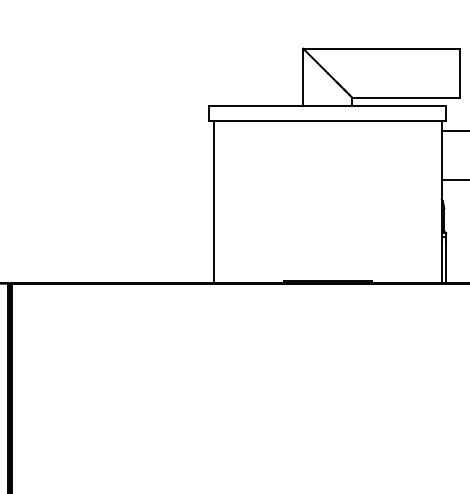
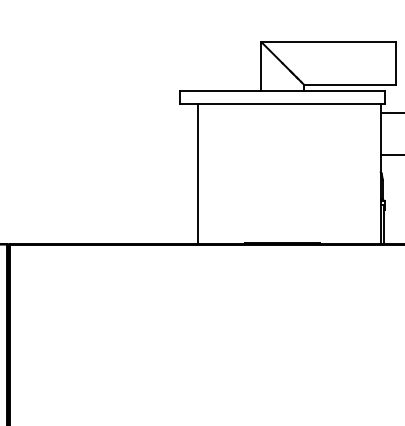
line: (214, 202) -> (198, 174), moved

